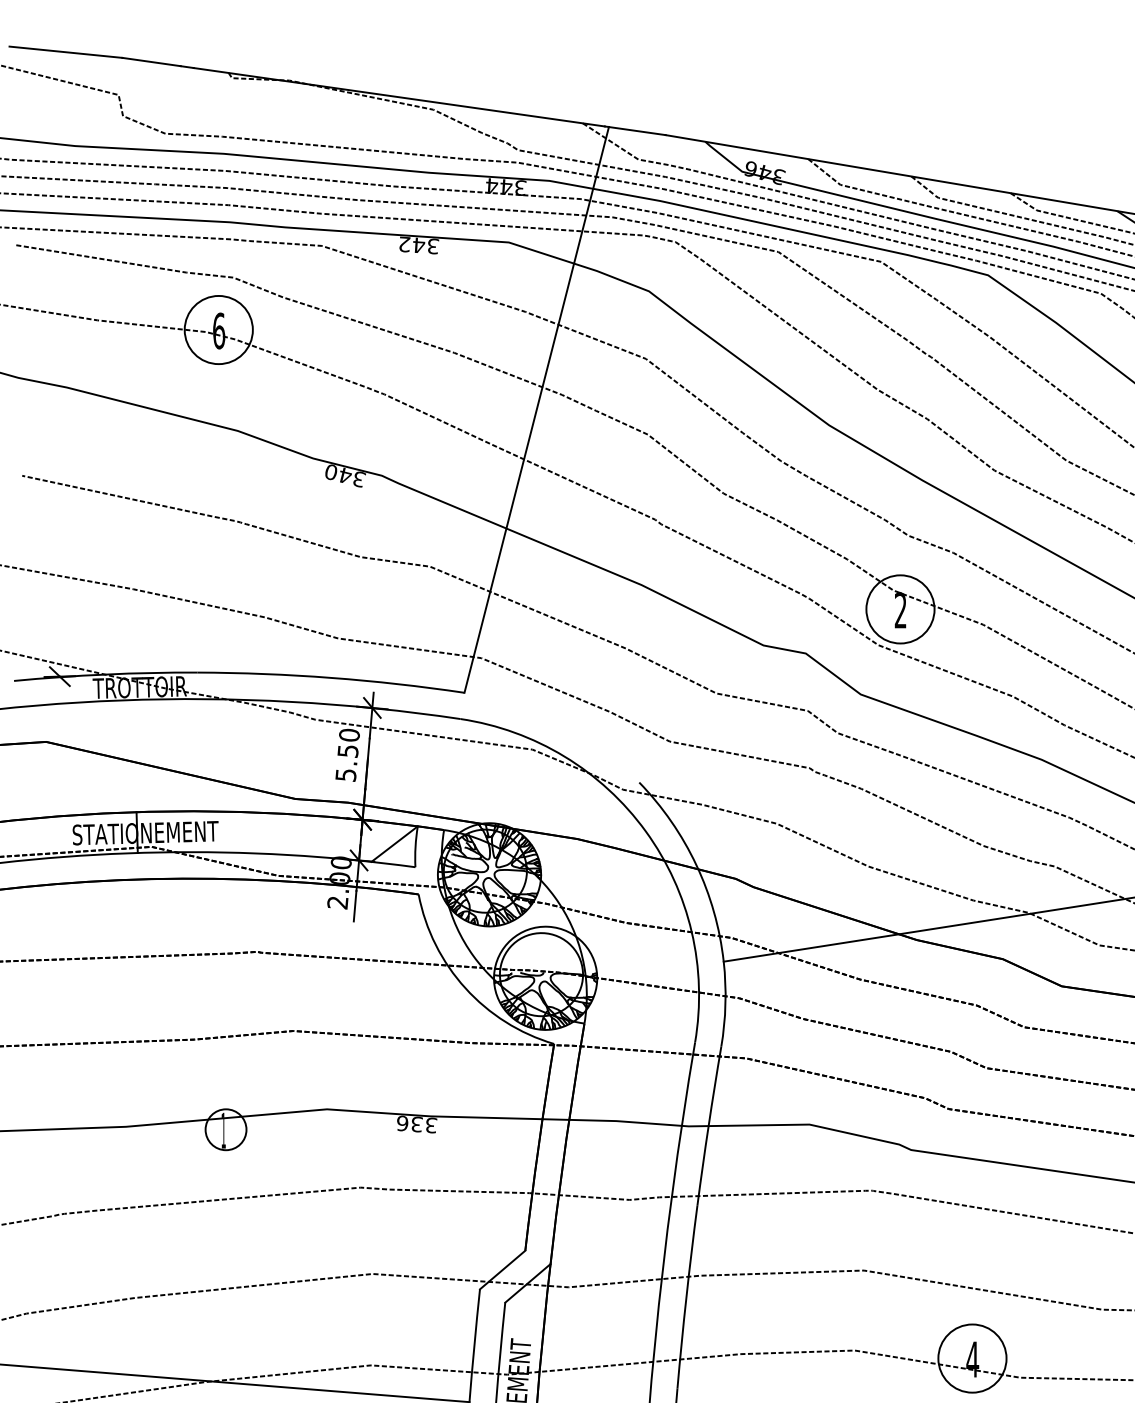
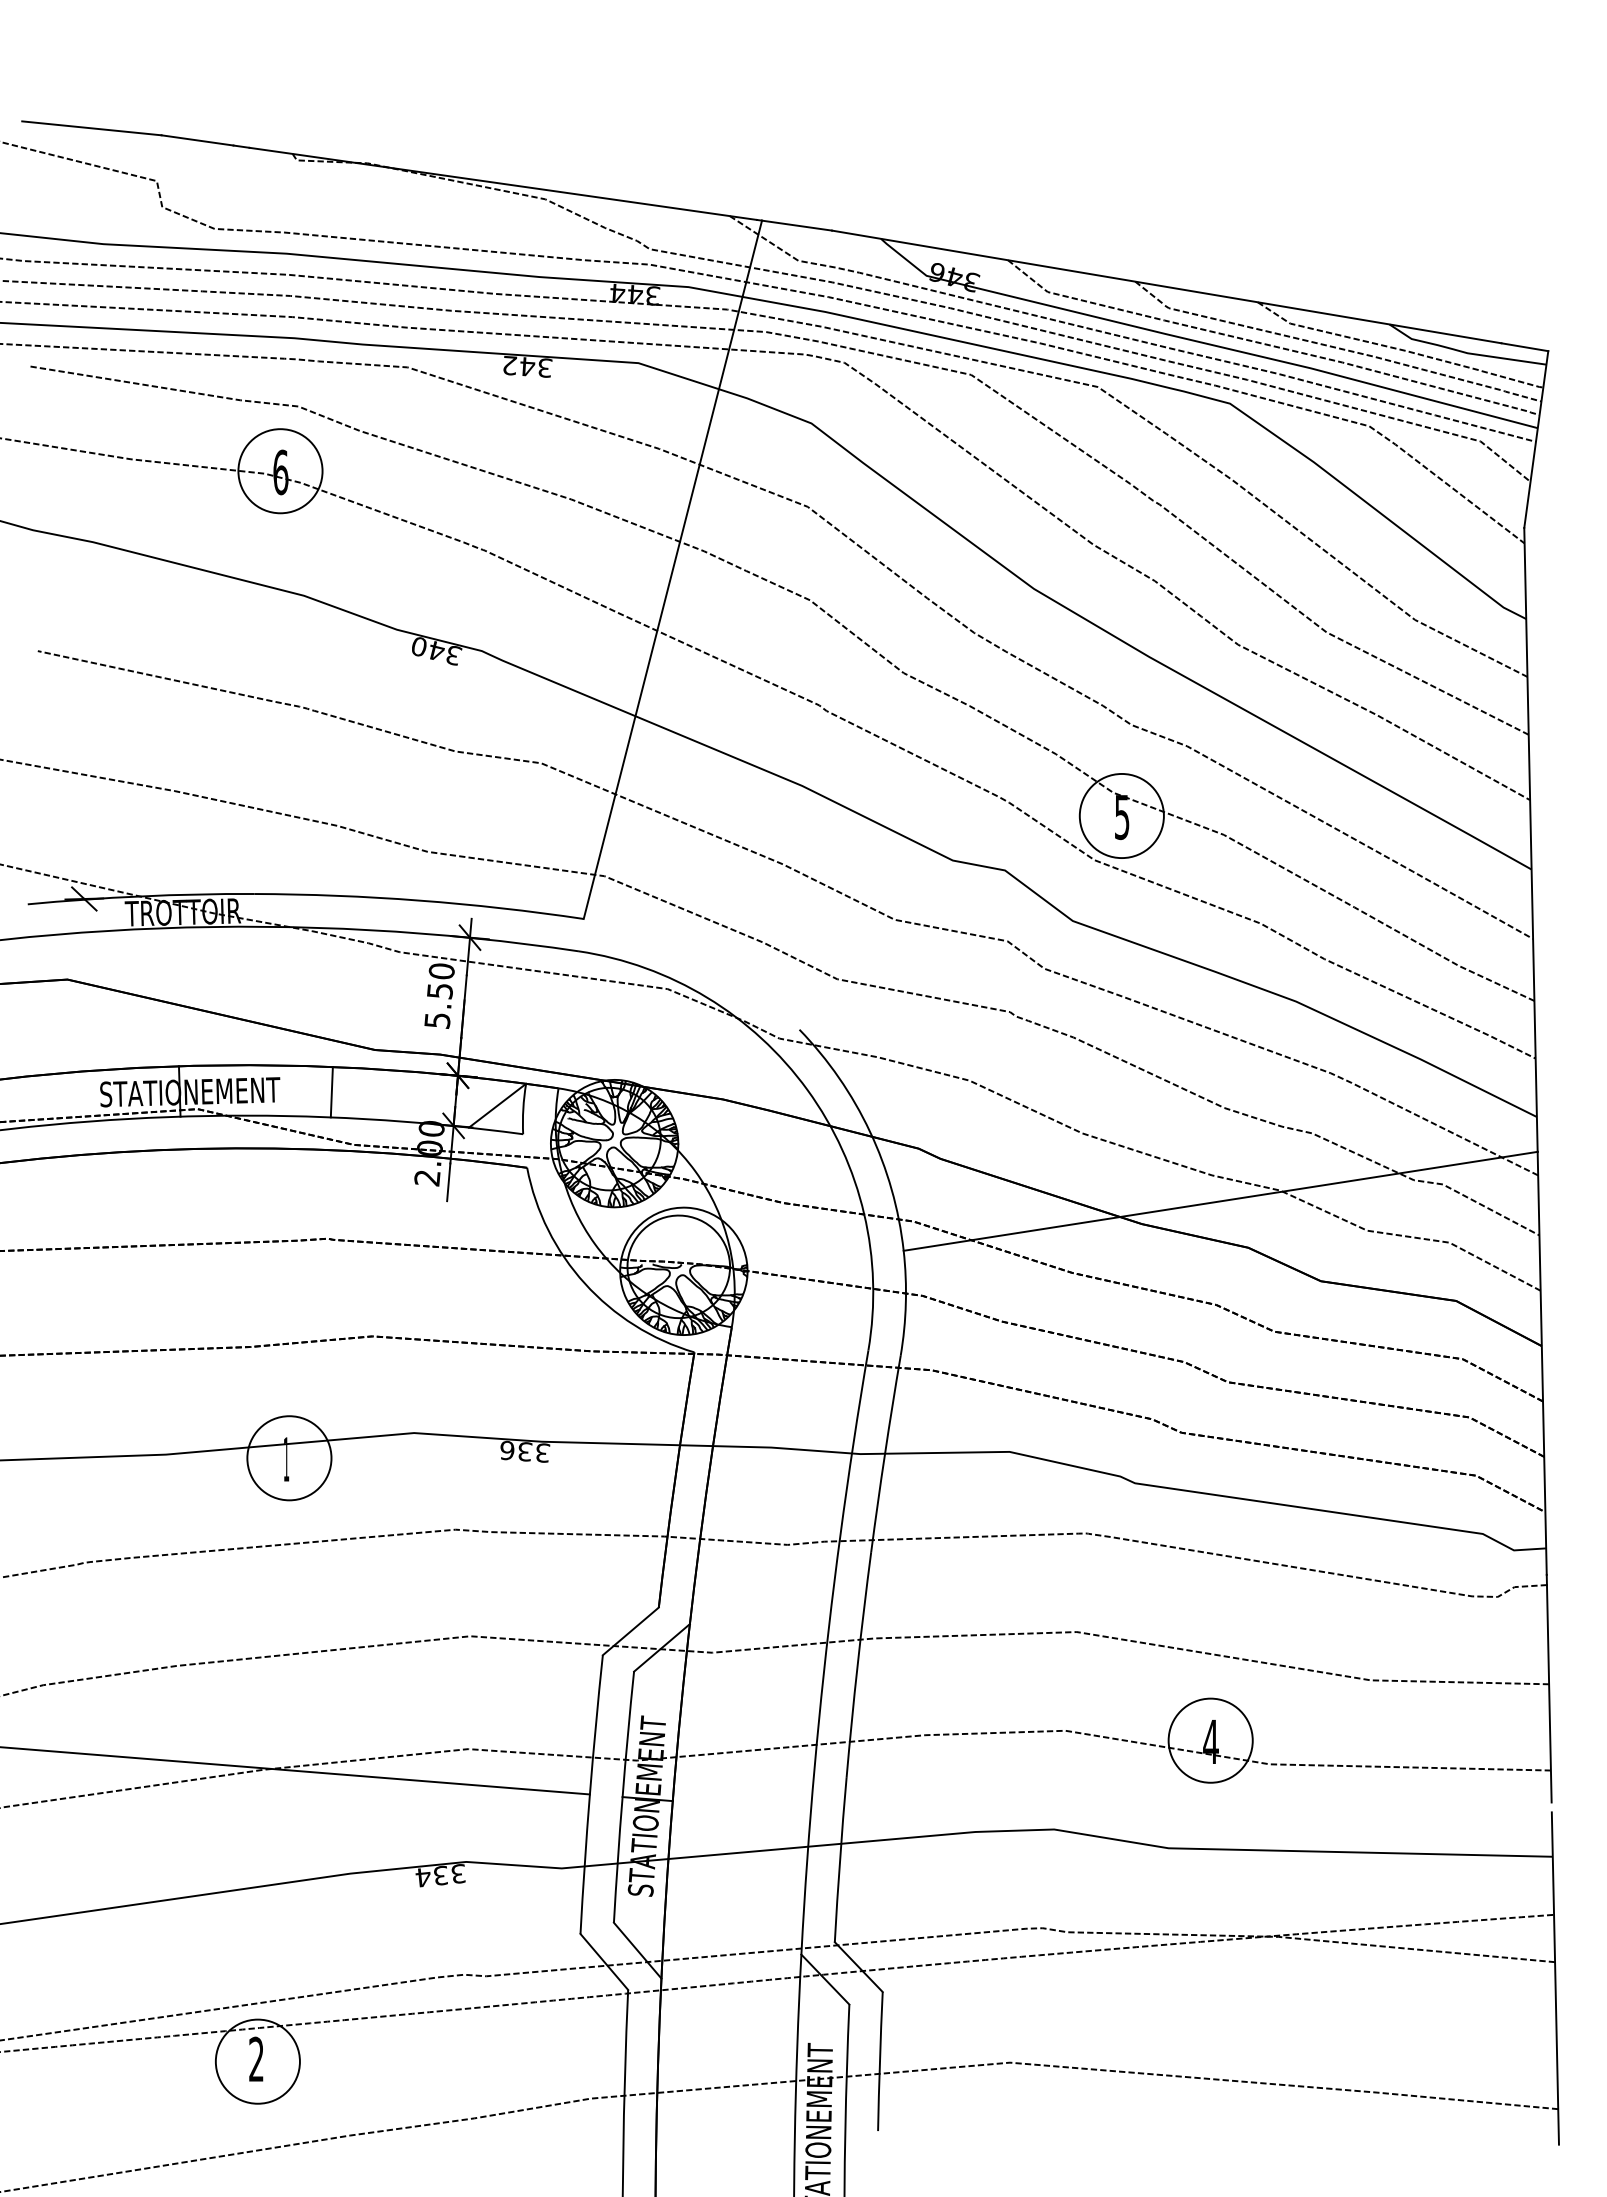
text: (901, 610) -> (1122, 817), 2 -> 5
line: (260, 833) -> (331, 1092), added
circle: (226, 1129) -> (289, 1458), size x1.67

